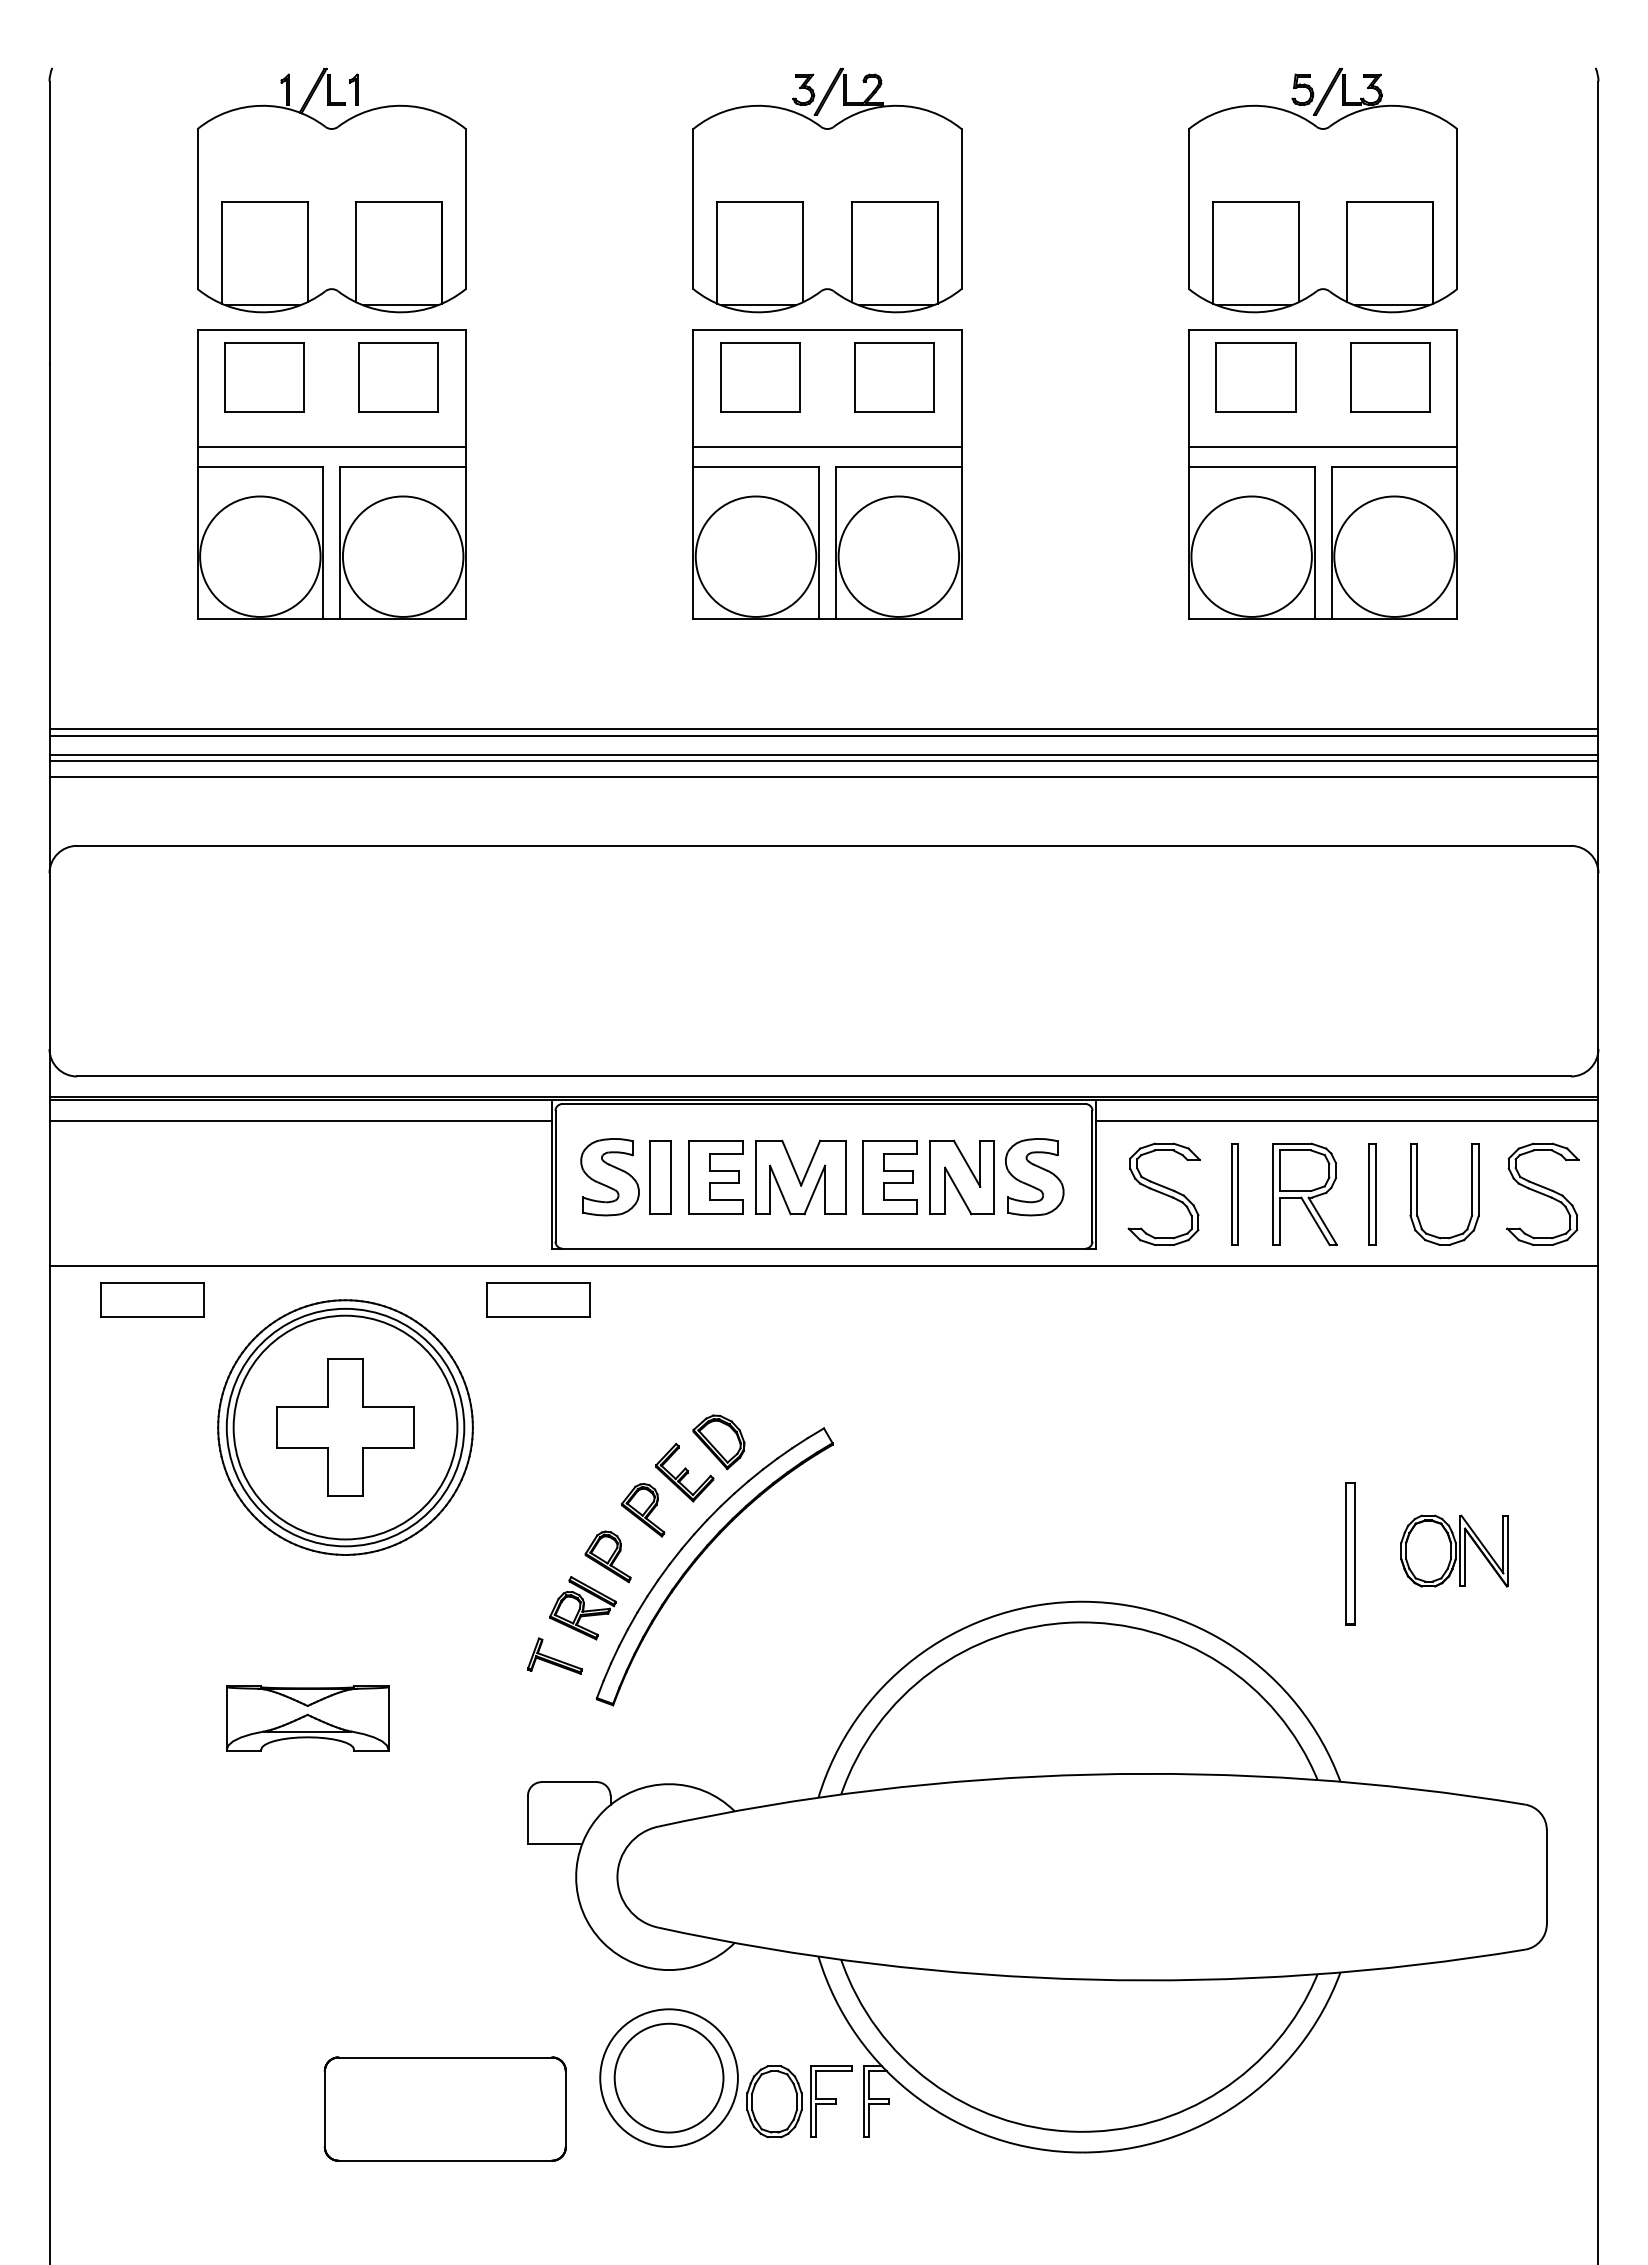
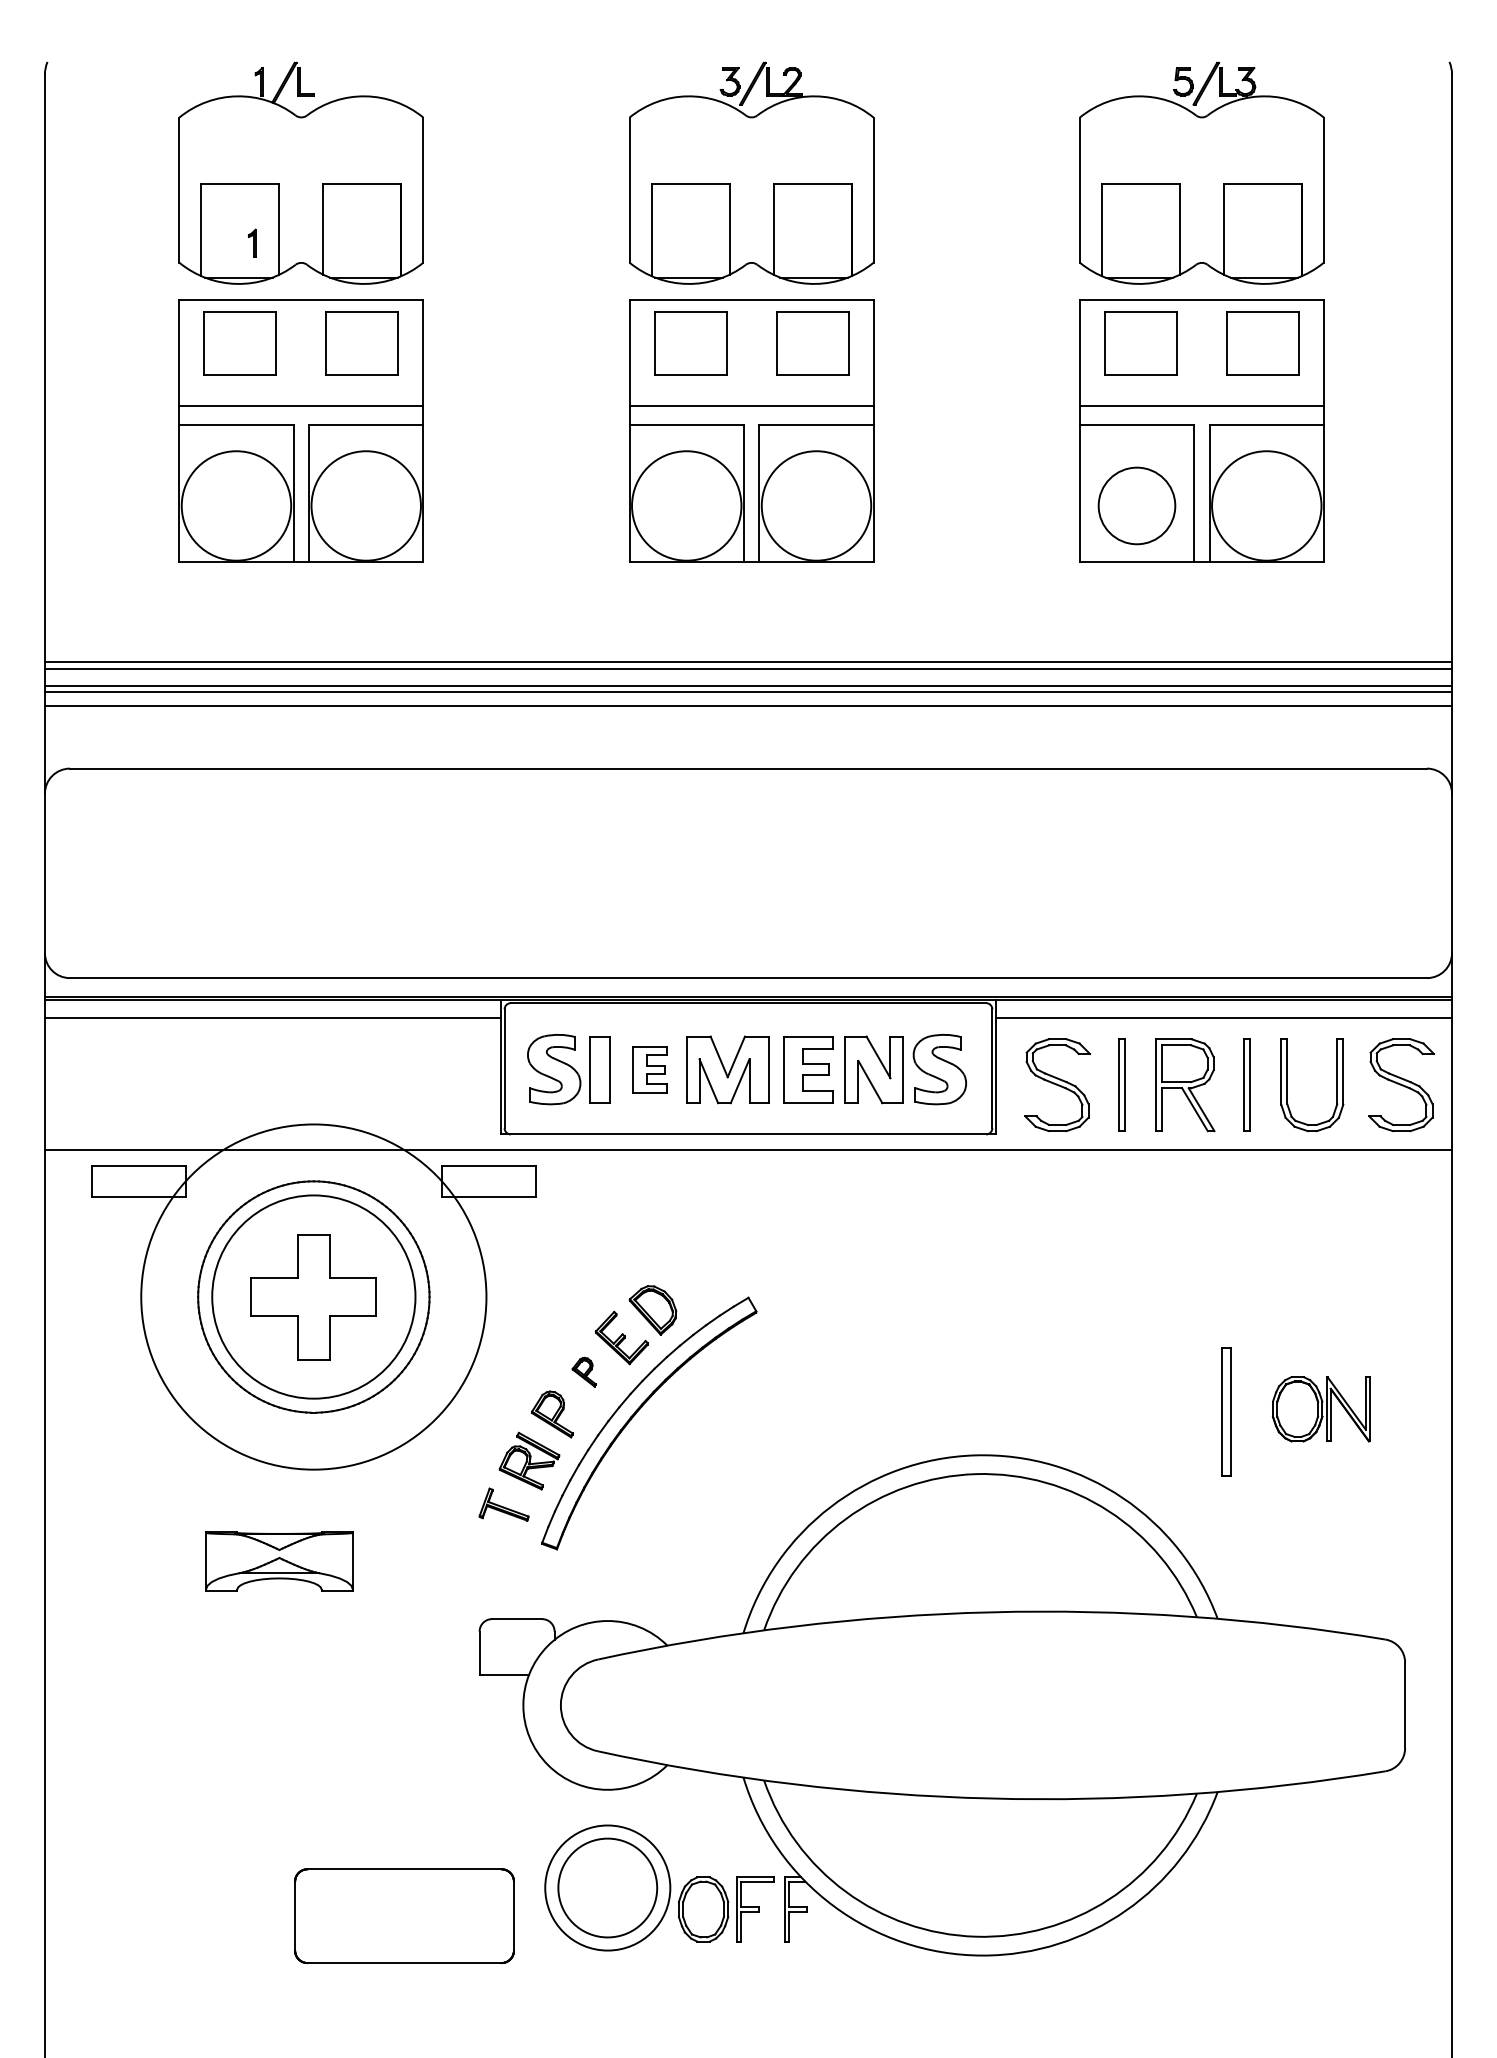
part: (353, 89) -> (252, 243), moved
circle: (1251, 556) -> (1136, 505), size x0.7
part: (715, 1177) -> (649, 1069), size x0.7
circle: (345, 1427) -> (313, 1296), size x1.6
part: (643, 1510) -> (584, 1372), size x0.6

